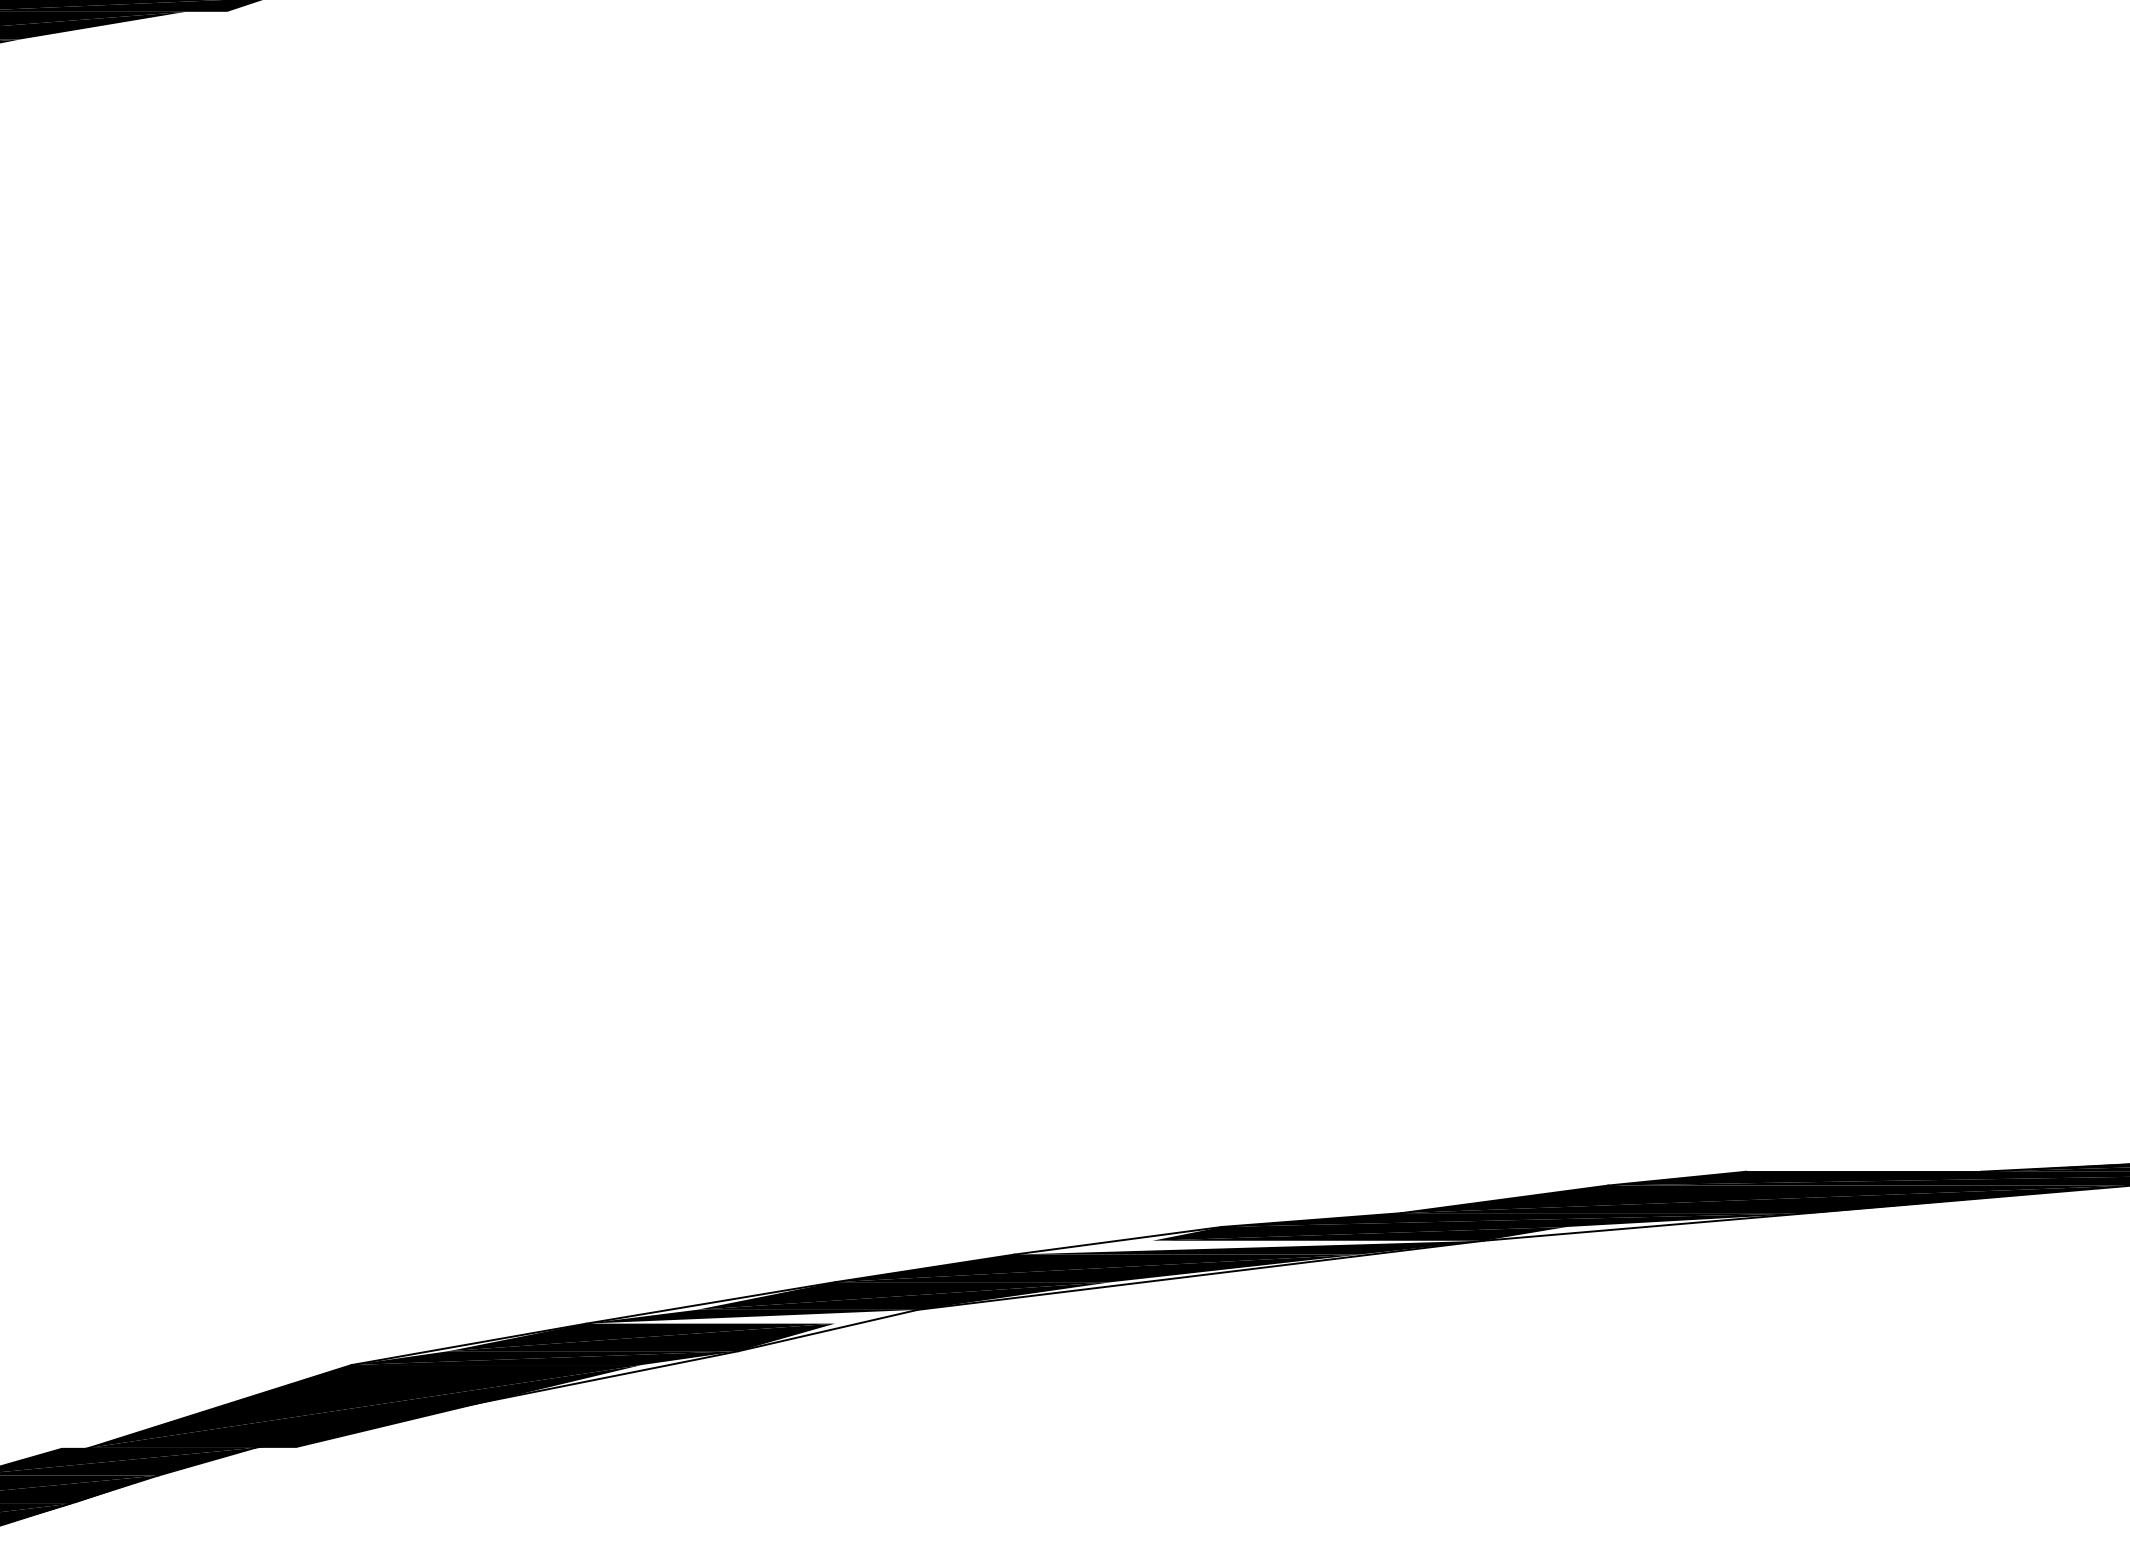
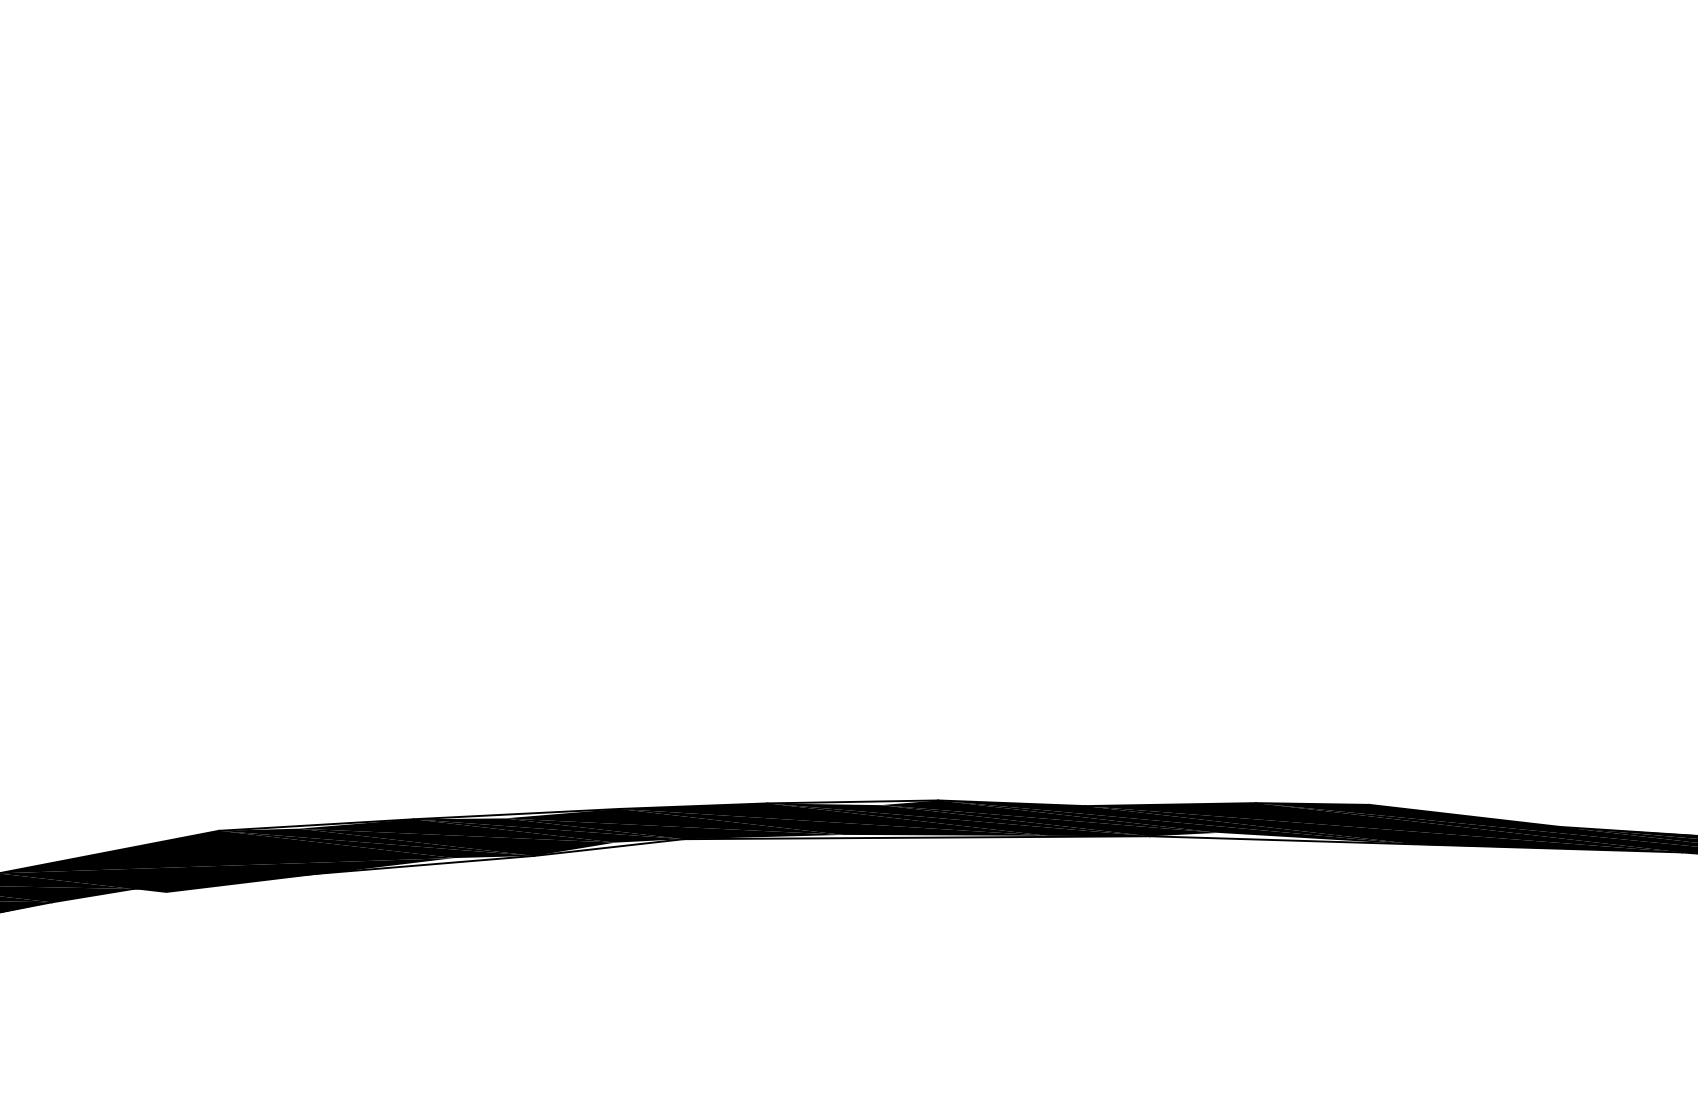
fill: (1248, 1247) -> (958, 819), added
fill: (751, 1316) -> (548, 828), added

